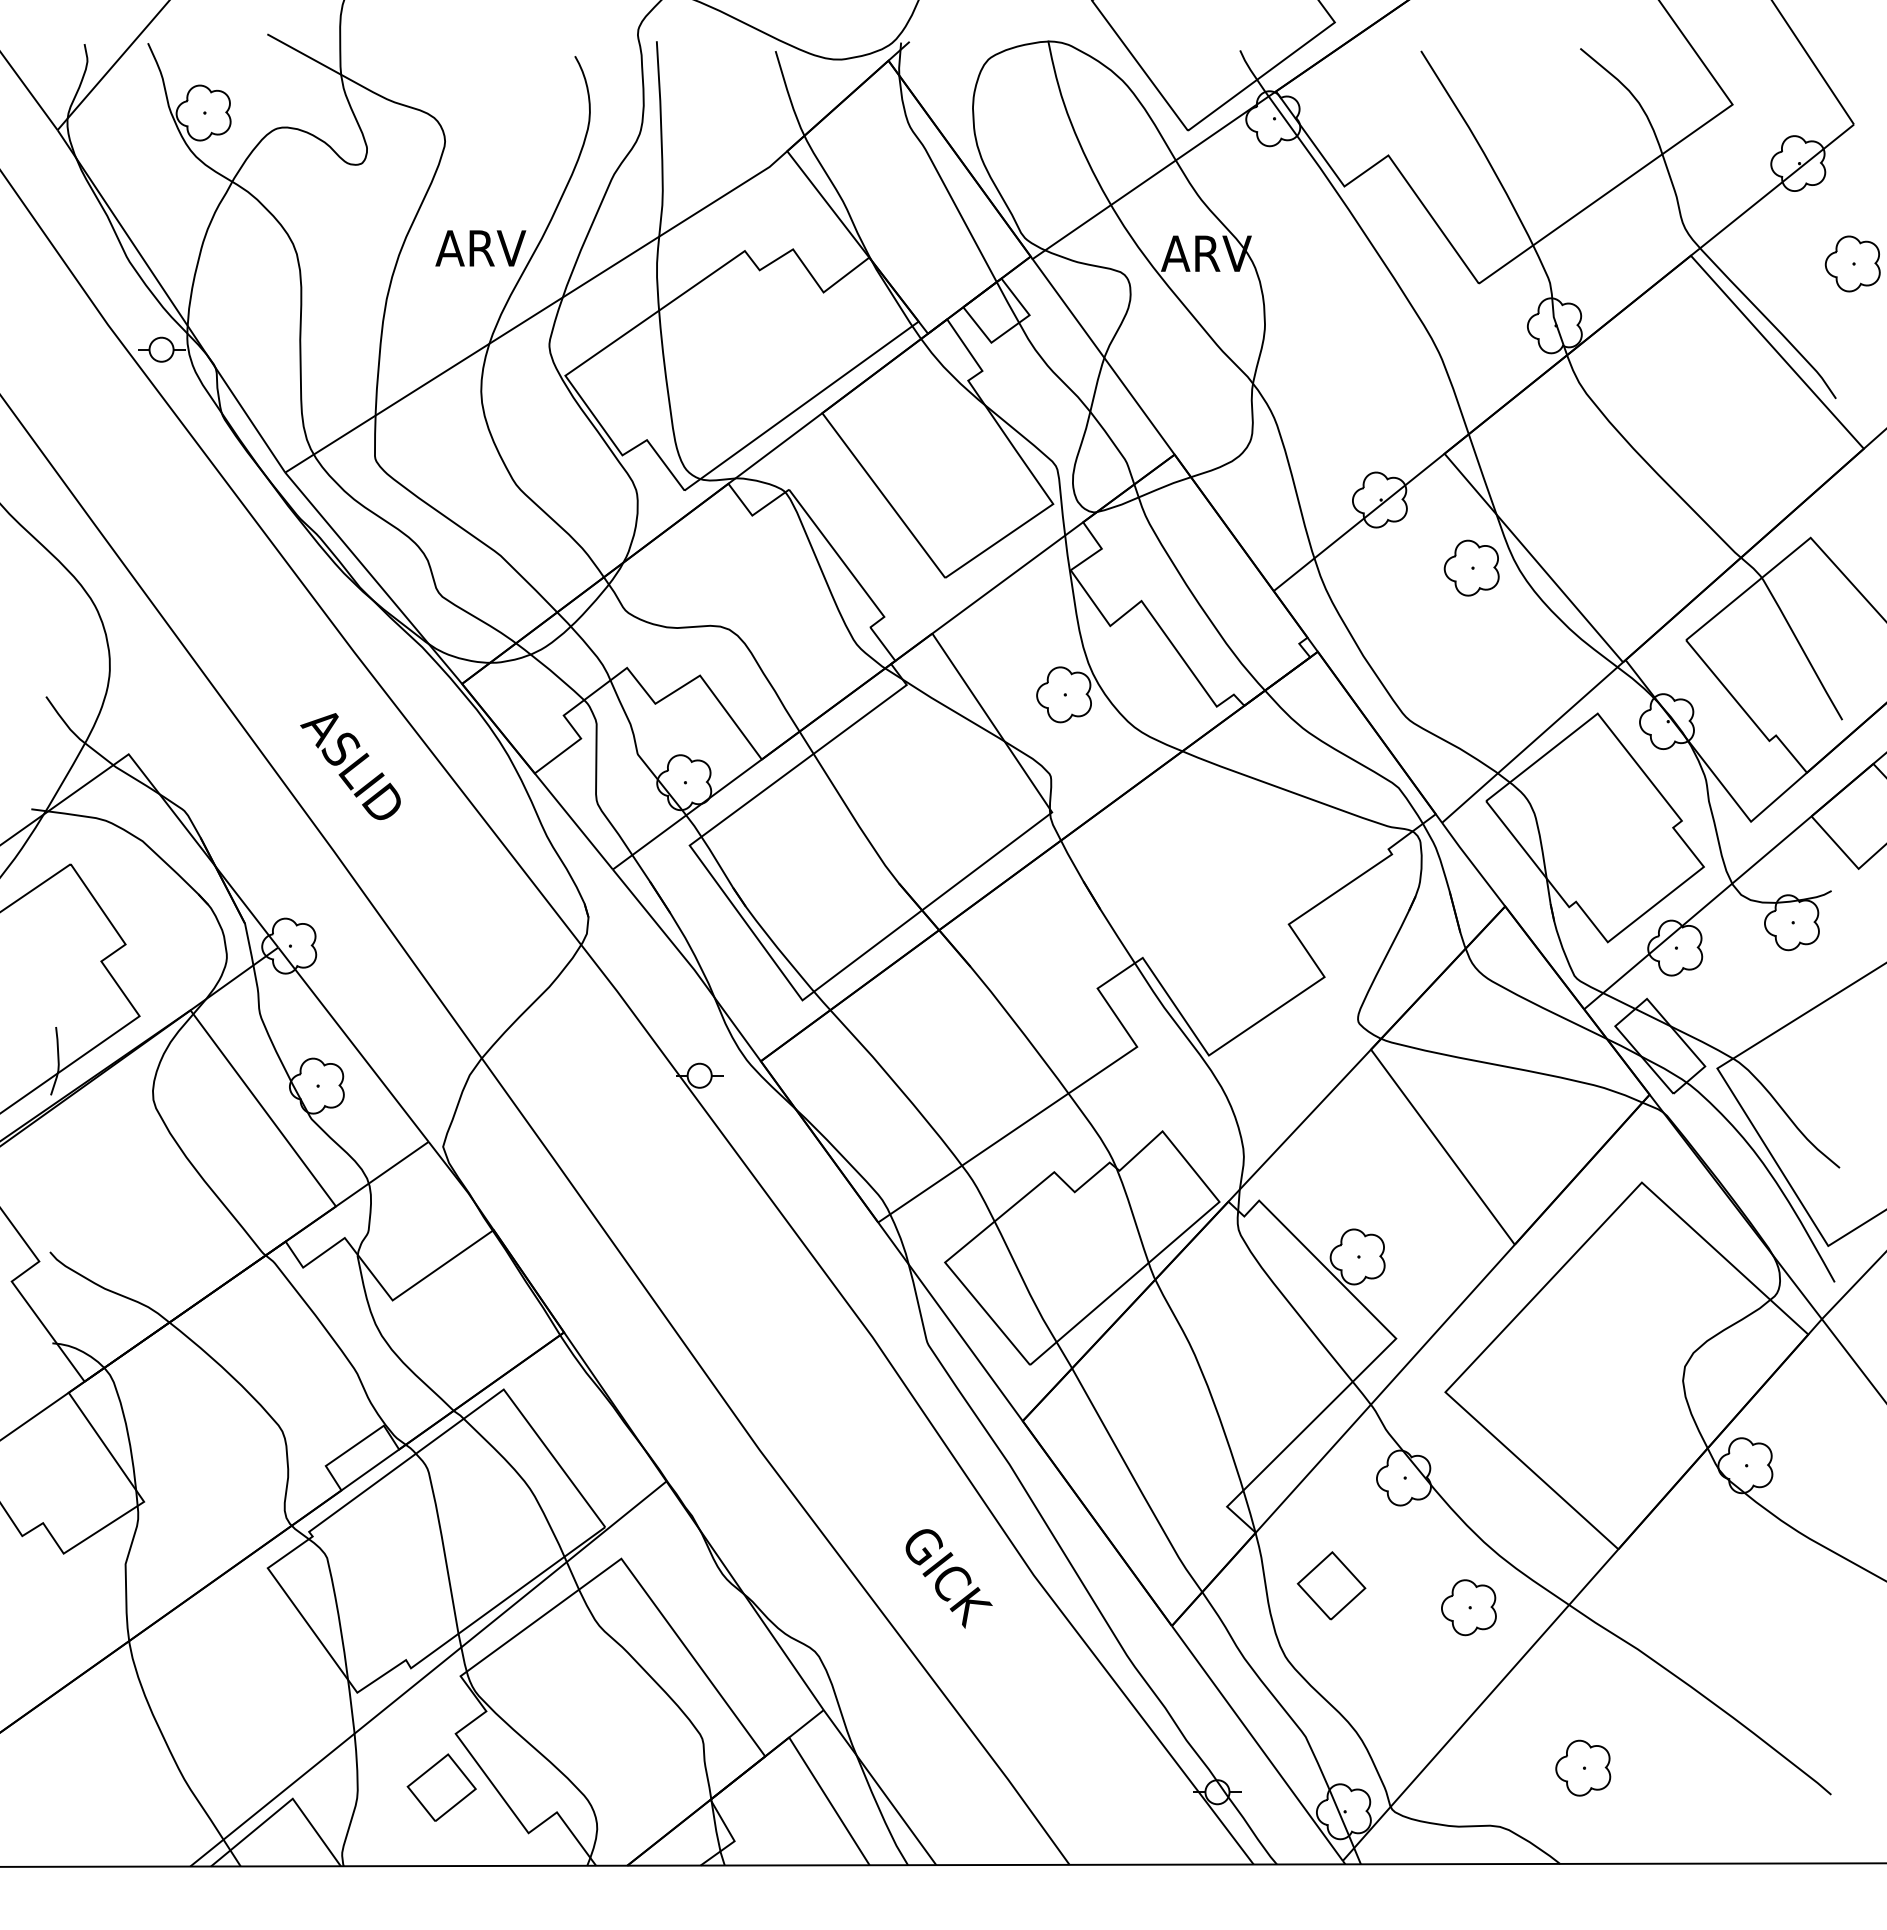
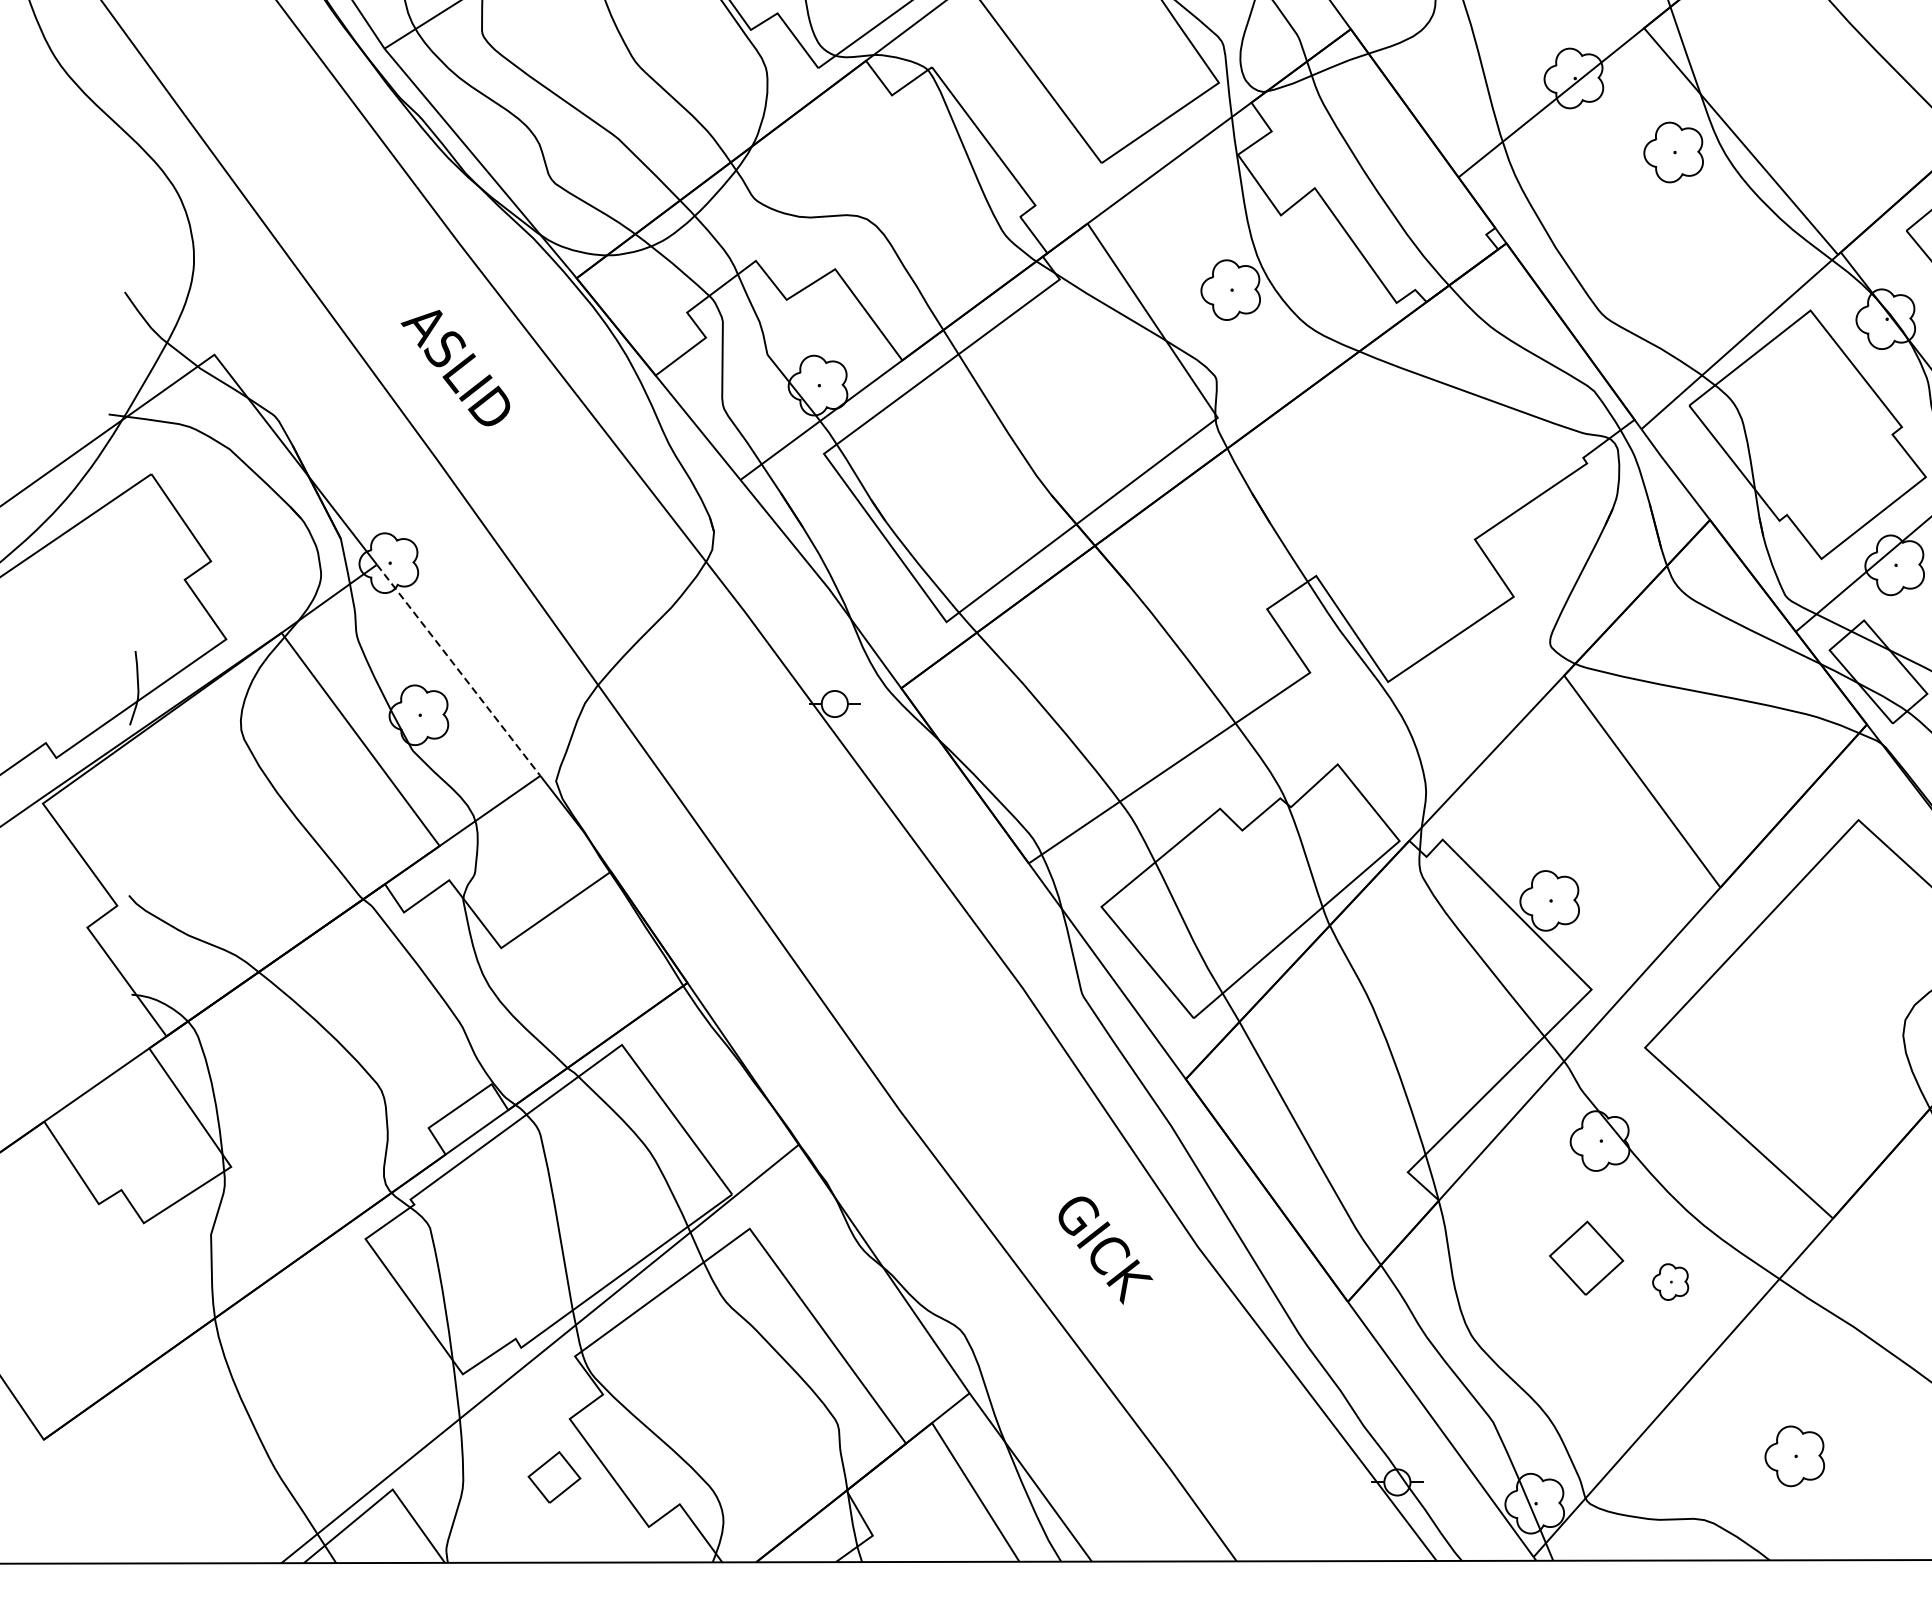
line: (353, 1044) -> (458, 670), solid -> dashed
part: (1331, 1585) -> (1586, 1257), moved
part: (1468, 1607) -> (1670, 1281), size x0.6
part: (441, 1787) -> (554, 1477), size x0.7

